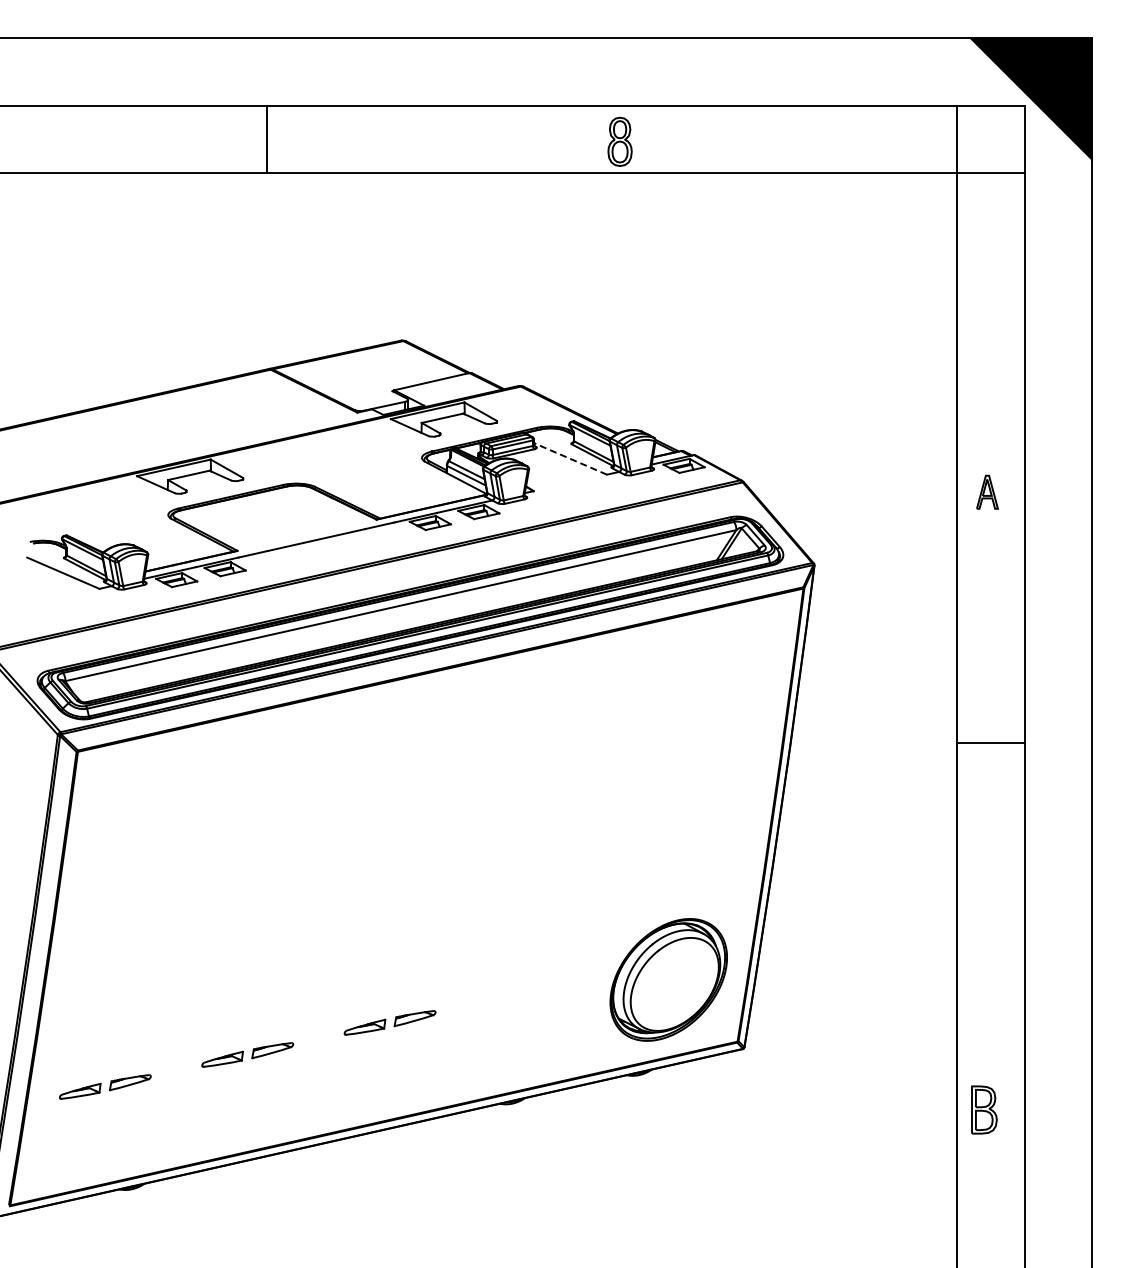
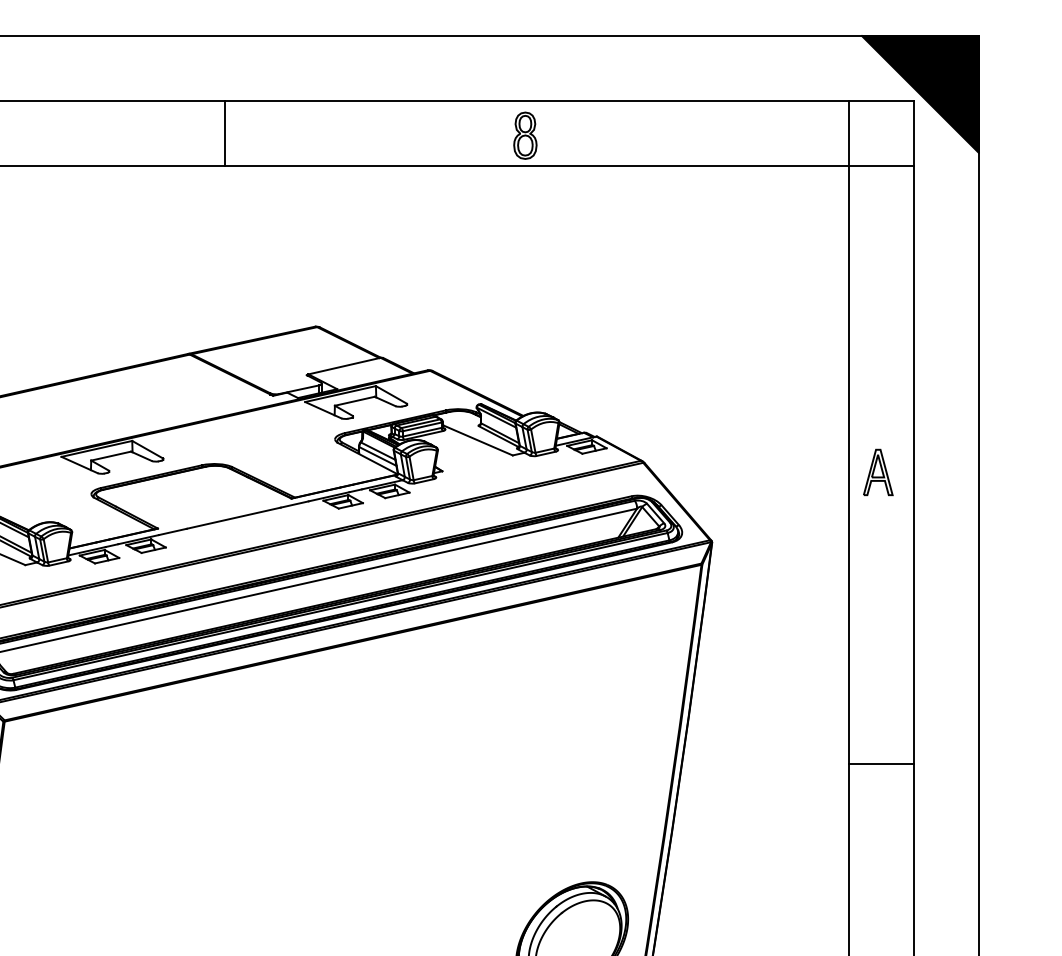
line: (267, 139) -> (225, 133), moved
line: (570, 458) -> (477, 439), dashed -> solid
part: (987, 491) -> (878, 471), size x1.43
line: (990, 743) -> (881, 764), moved

